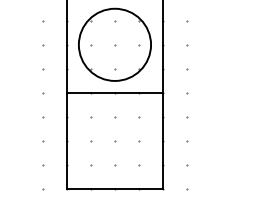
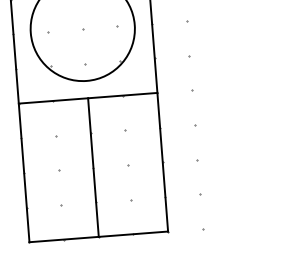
line: (114, 141) -> (92, 168), added

